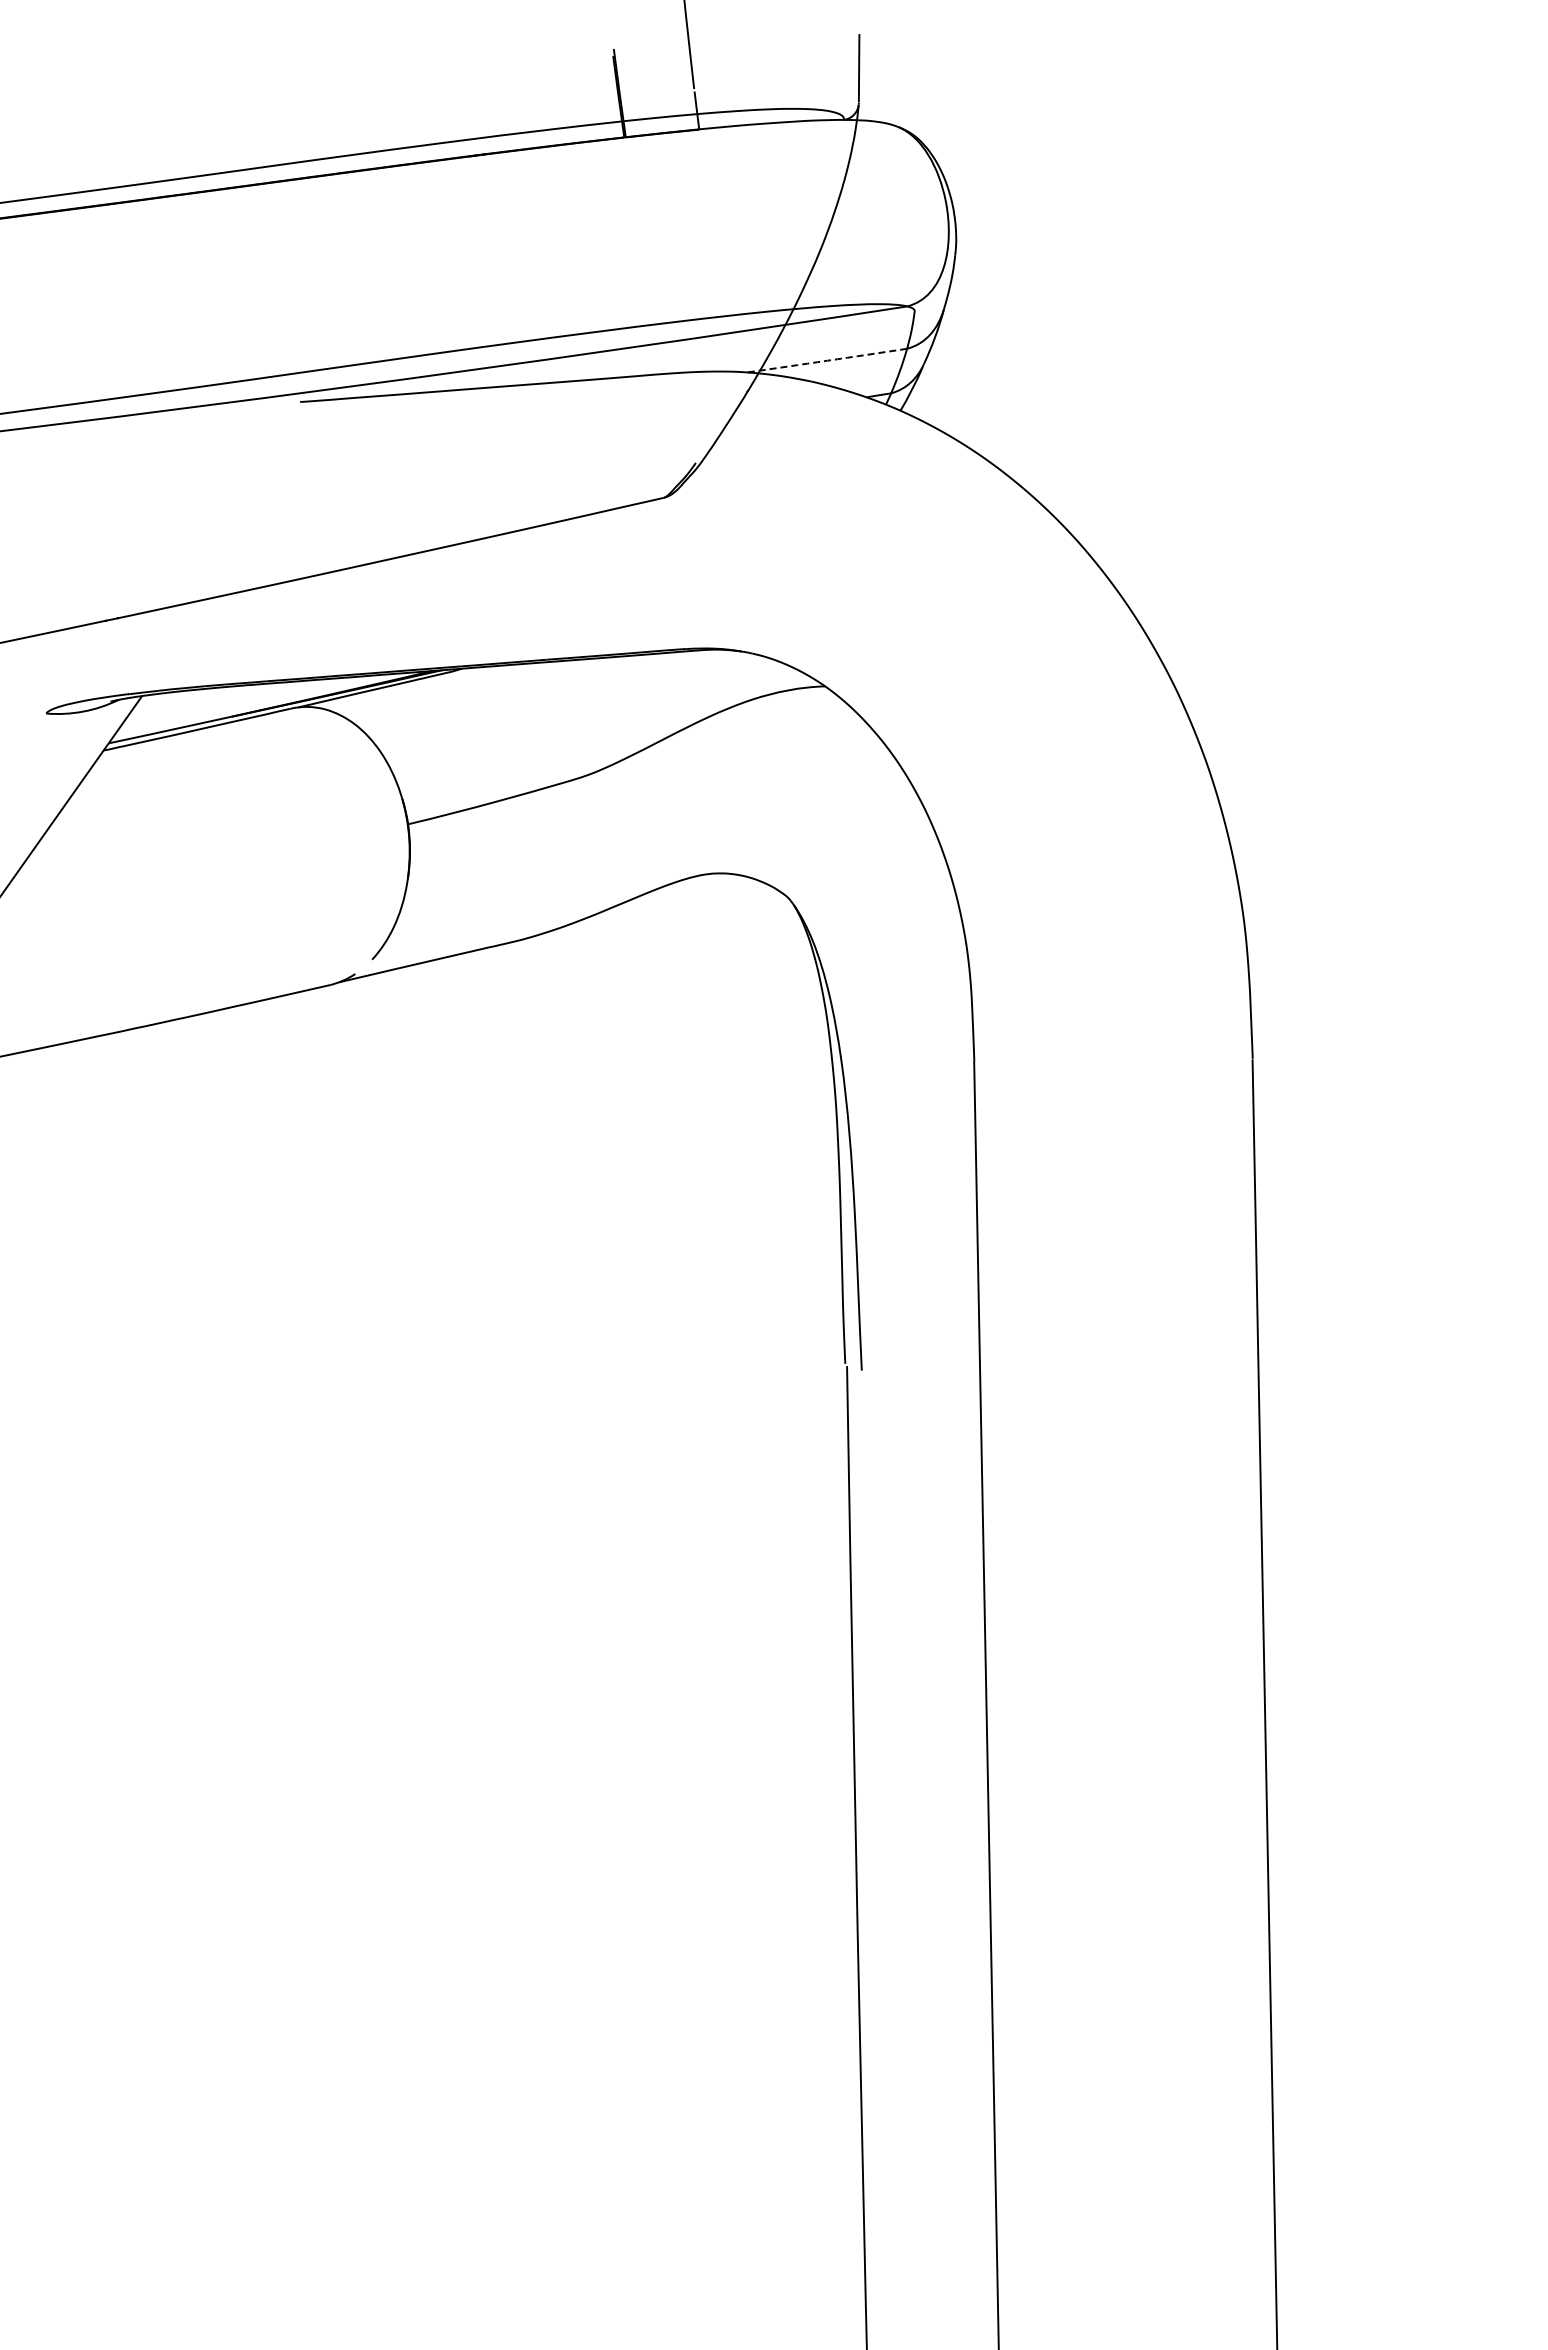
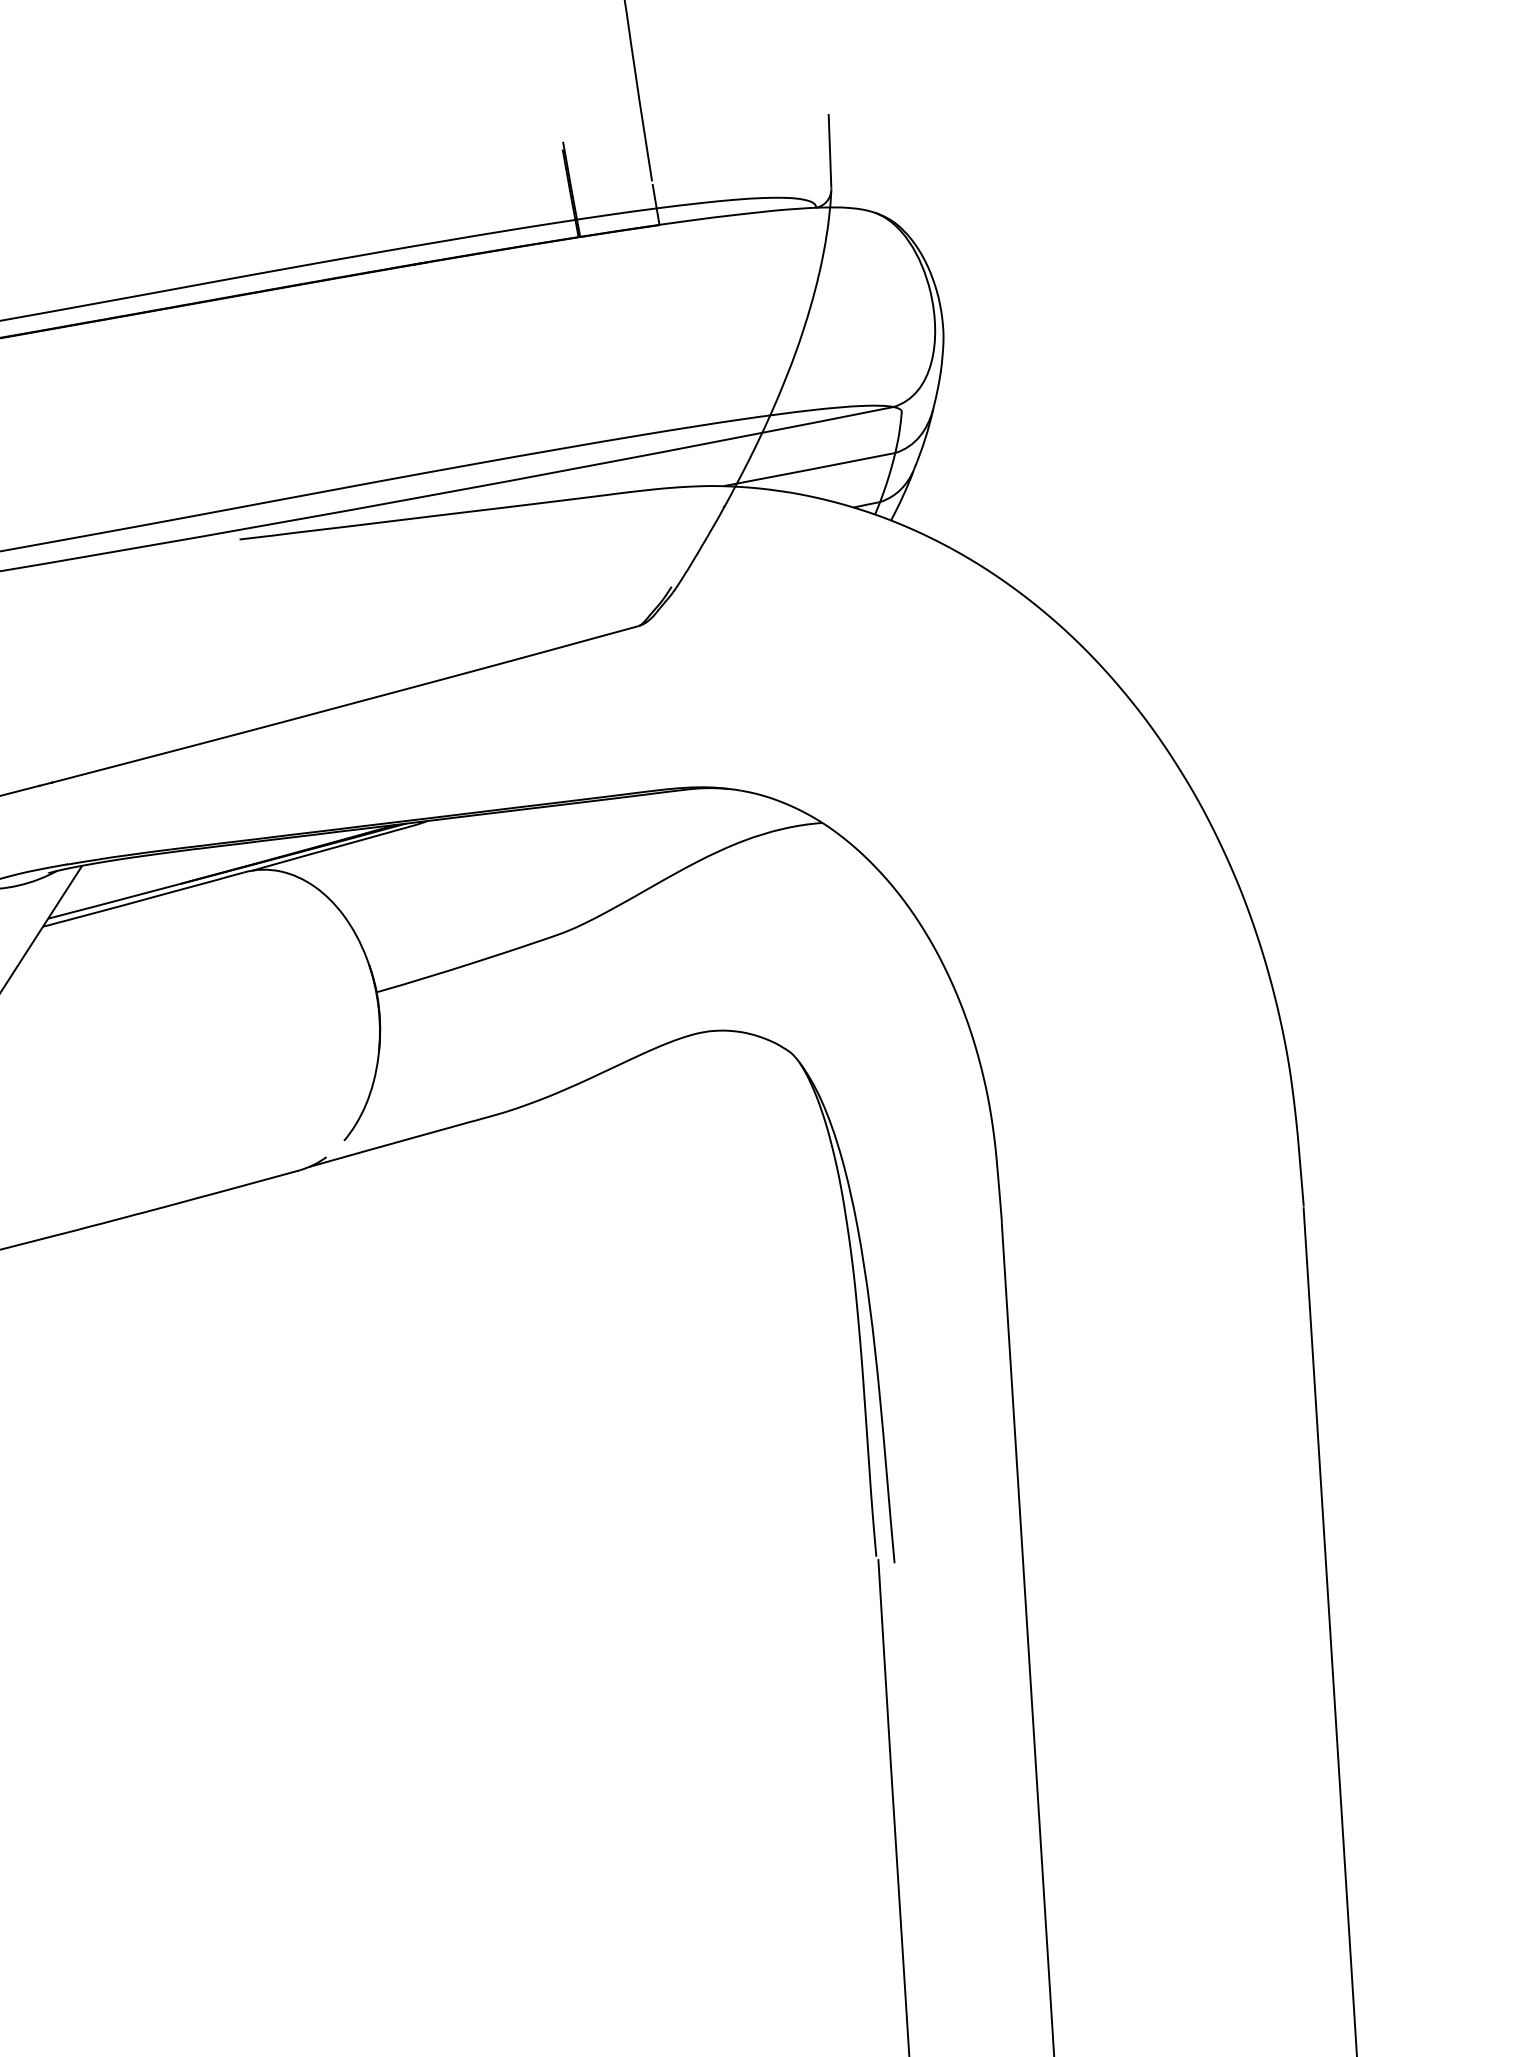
arc: (827, 360) -> (809, 469), dashed -> solid

